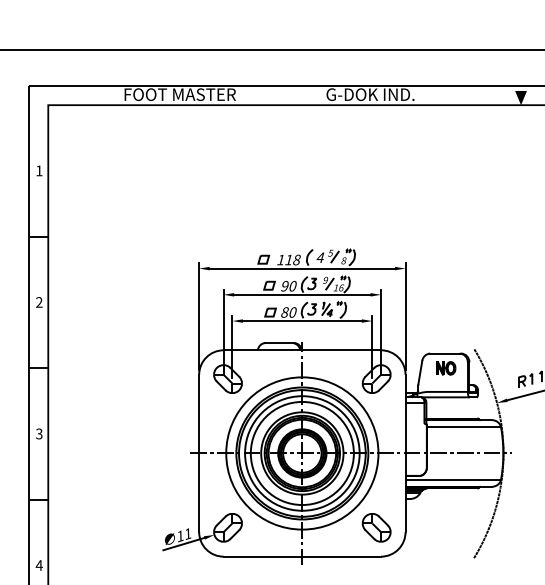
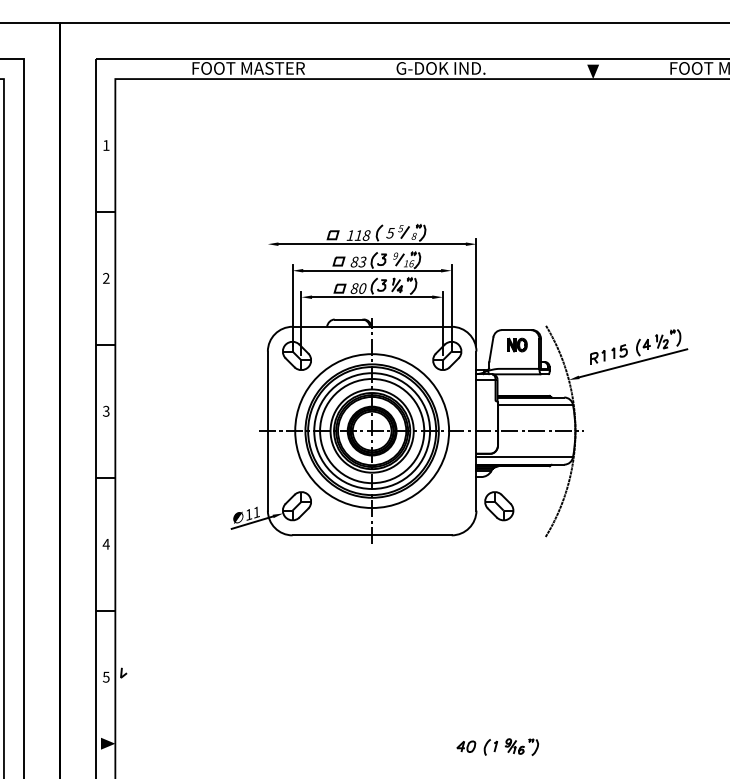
text: (320, 257) -> (390, 233), 4 -> 5
text: (288, 285) -> (358, 261), 90 -> 83
line: (198, 316) -> (267, 292), removed
part: (376, 528) -> (499, 506), moved

